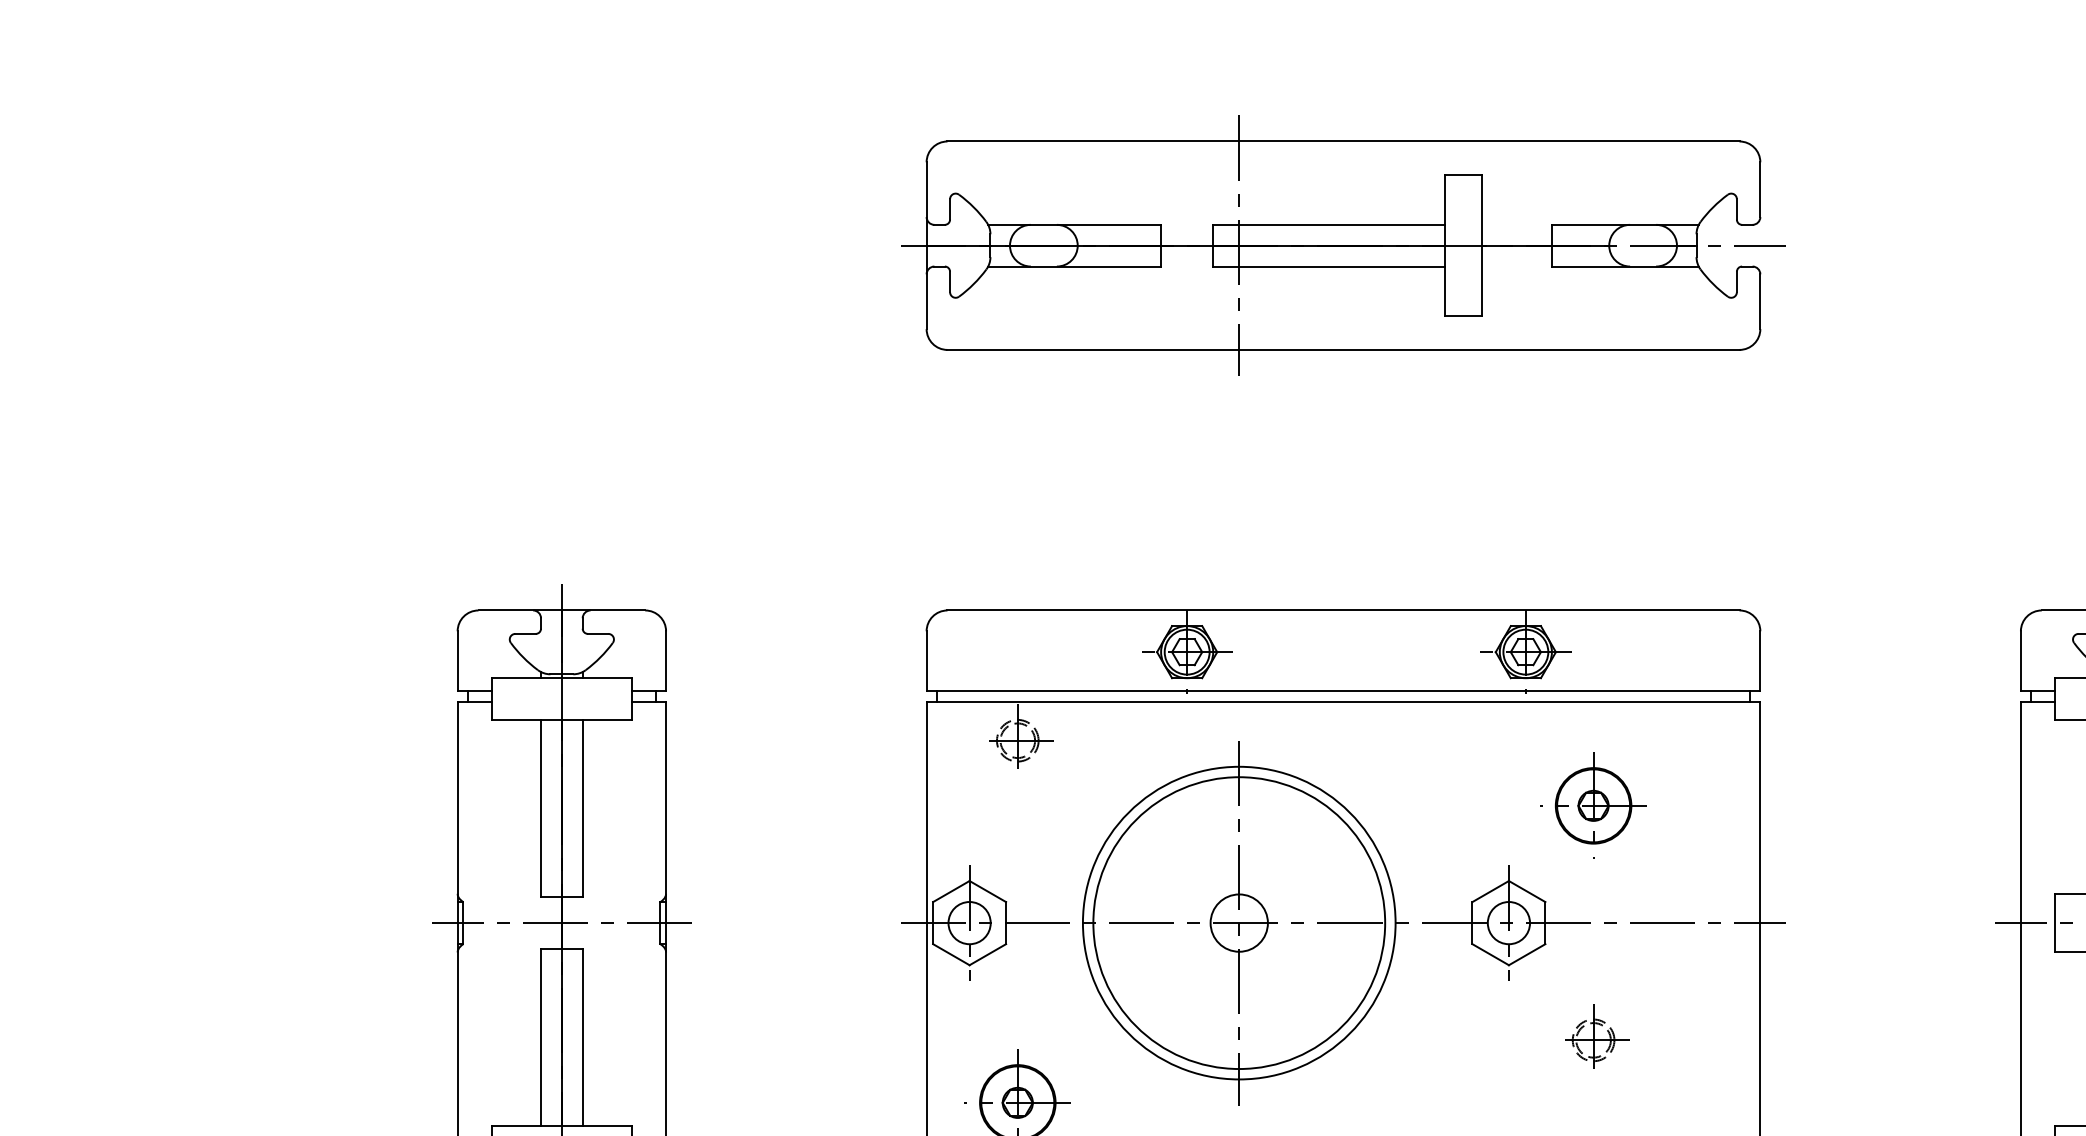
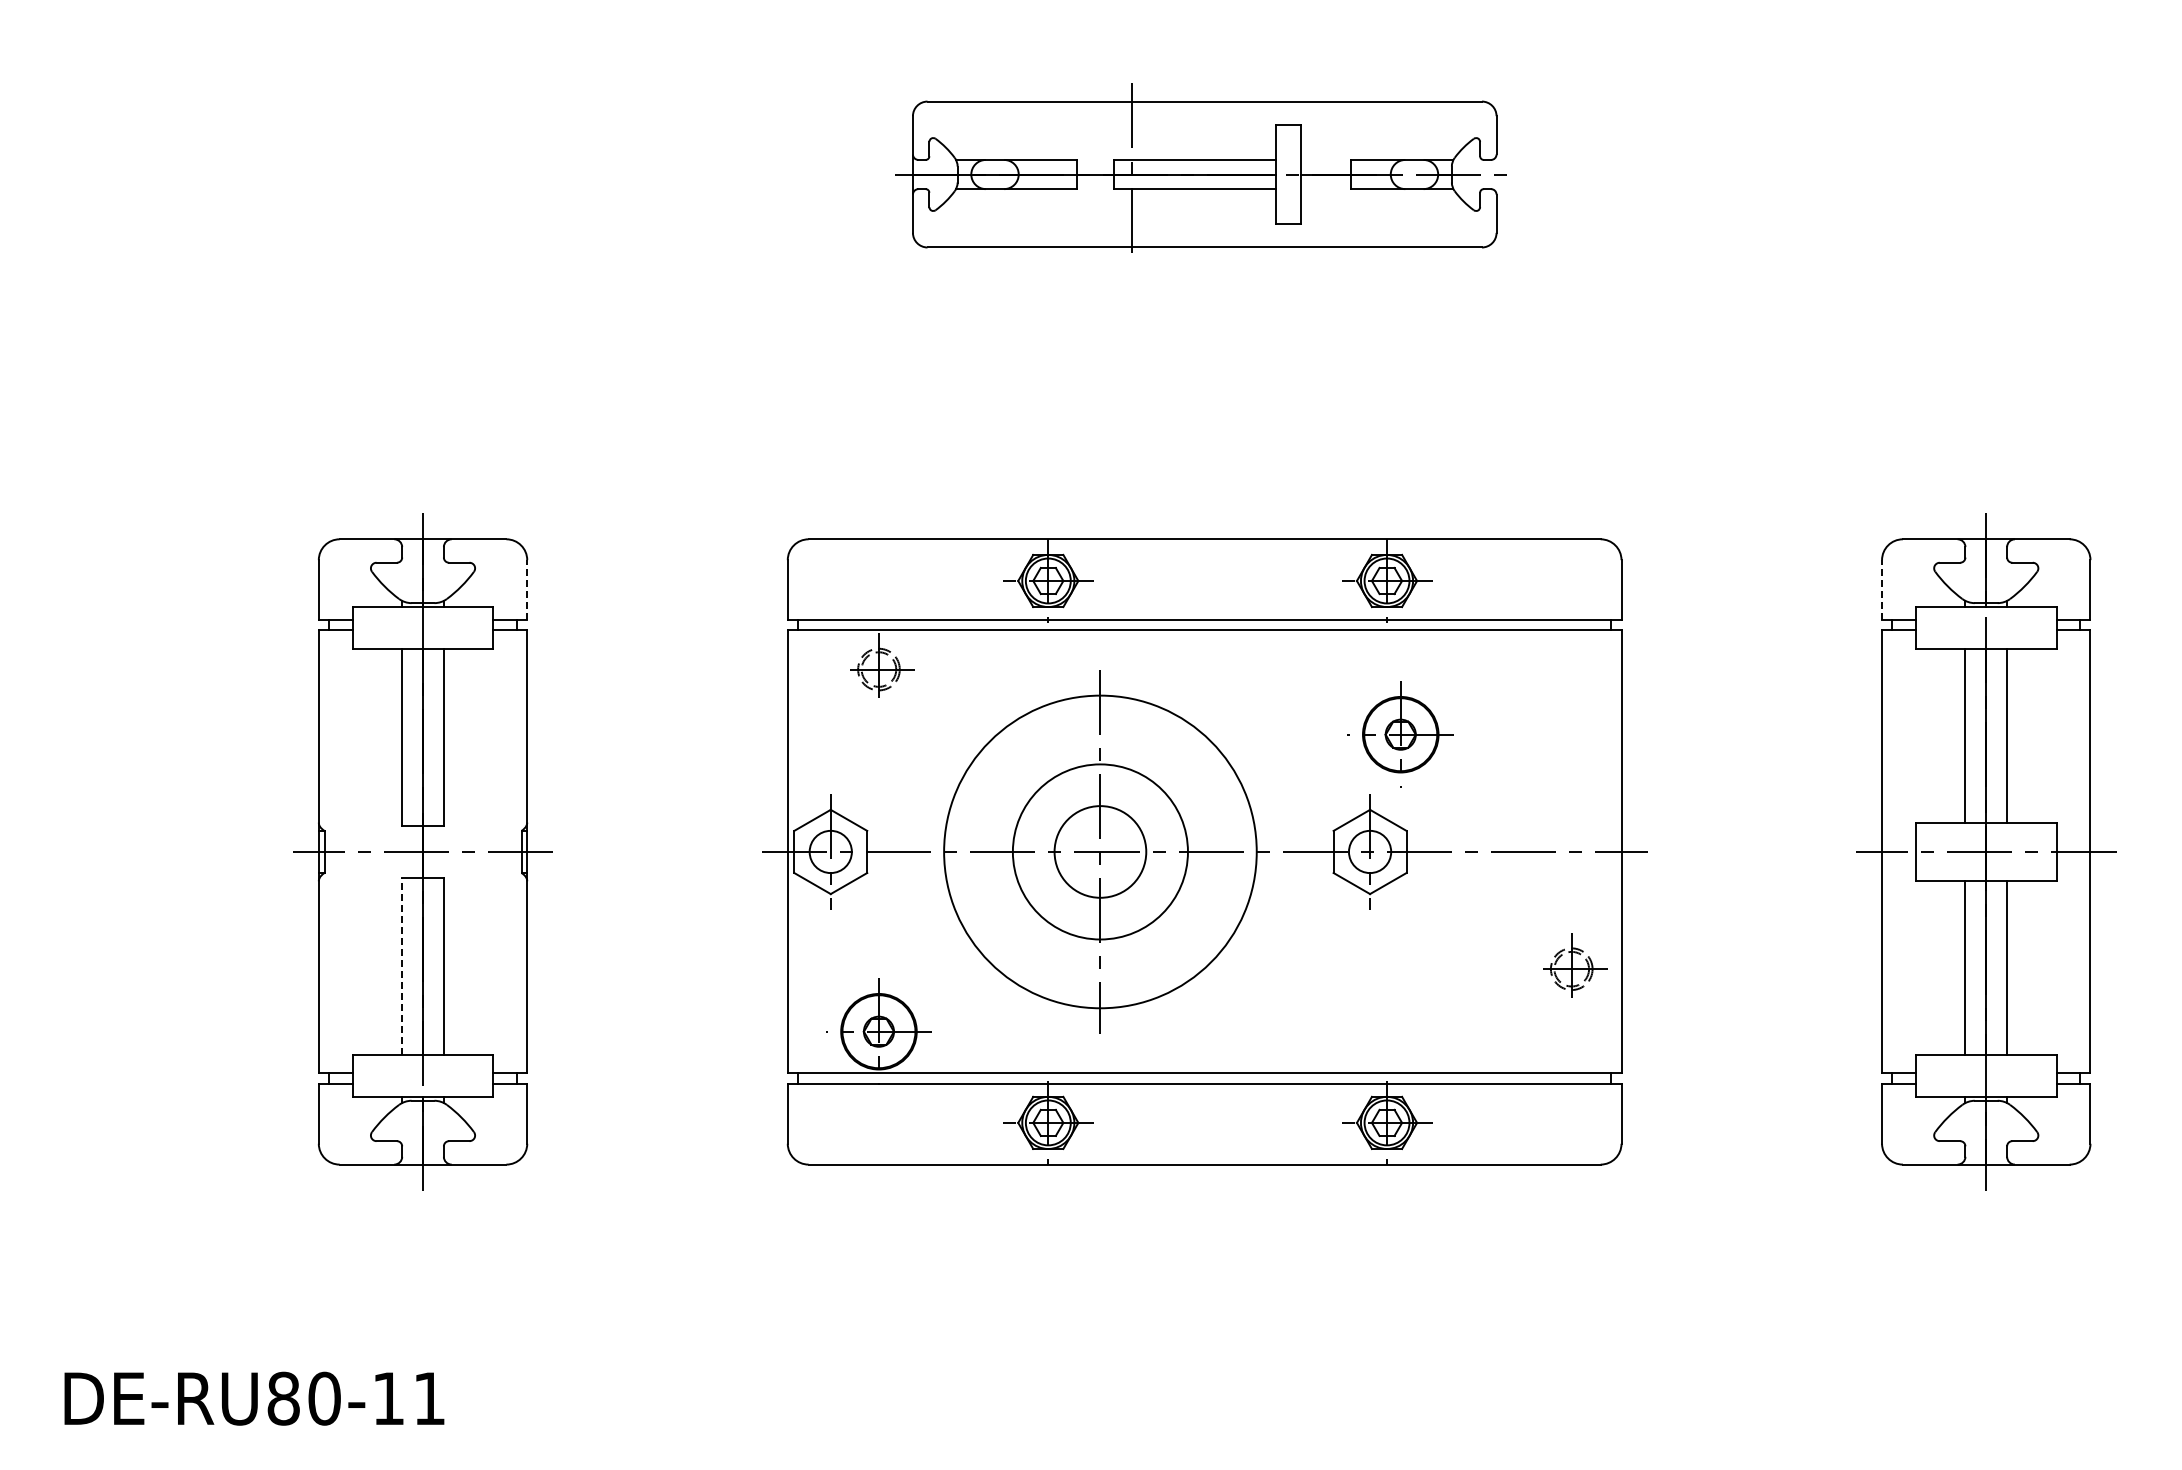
part: (1343, 245) -> (1204, 174), size x0.7
line: (666, 661) -> (527, 590), solid -> dashed
line: (2021, 661) -> (1882, 590), solid -> dashed
part: (1593, 805) -> (1400, 734), moved
circle: (1239, 922) -> (1100, 851), size x0.6
circle: (1239, 922) -> (1100, 851), size x1.6
part: (1597, 1036) -> (1575, 965), moved
line: (541, 1037) -> (402, 966), solid -> dashed

